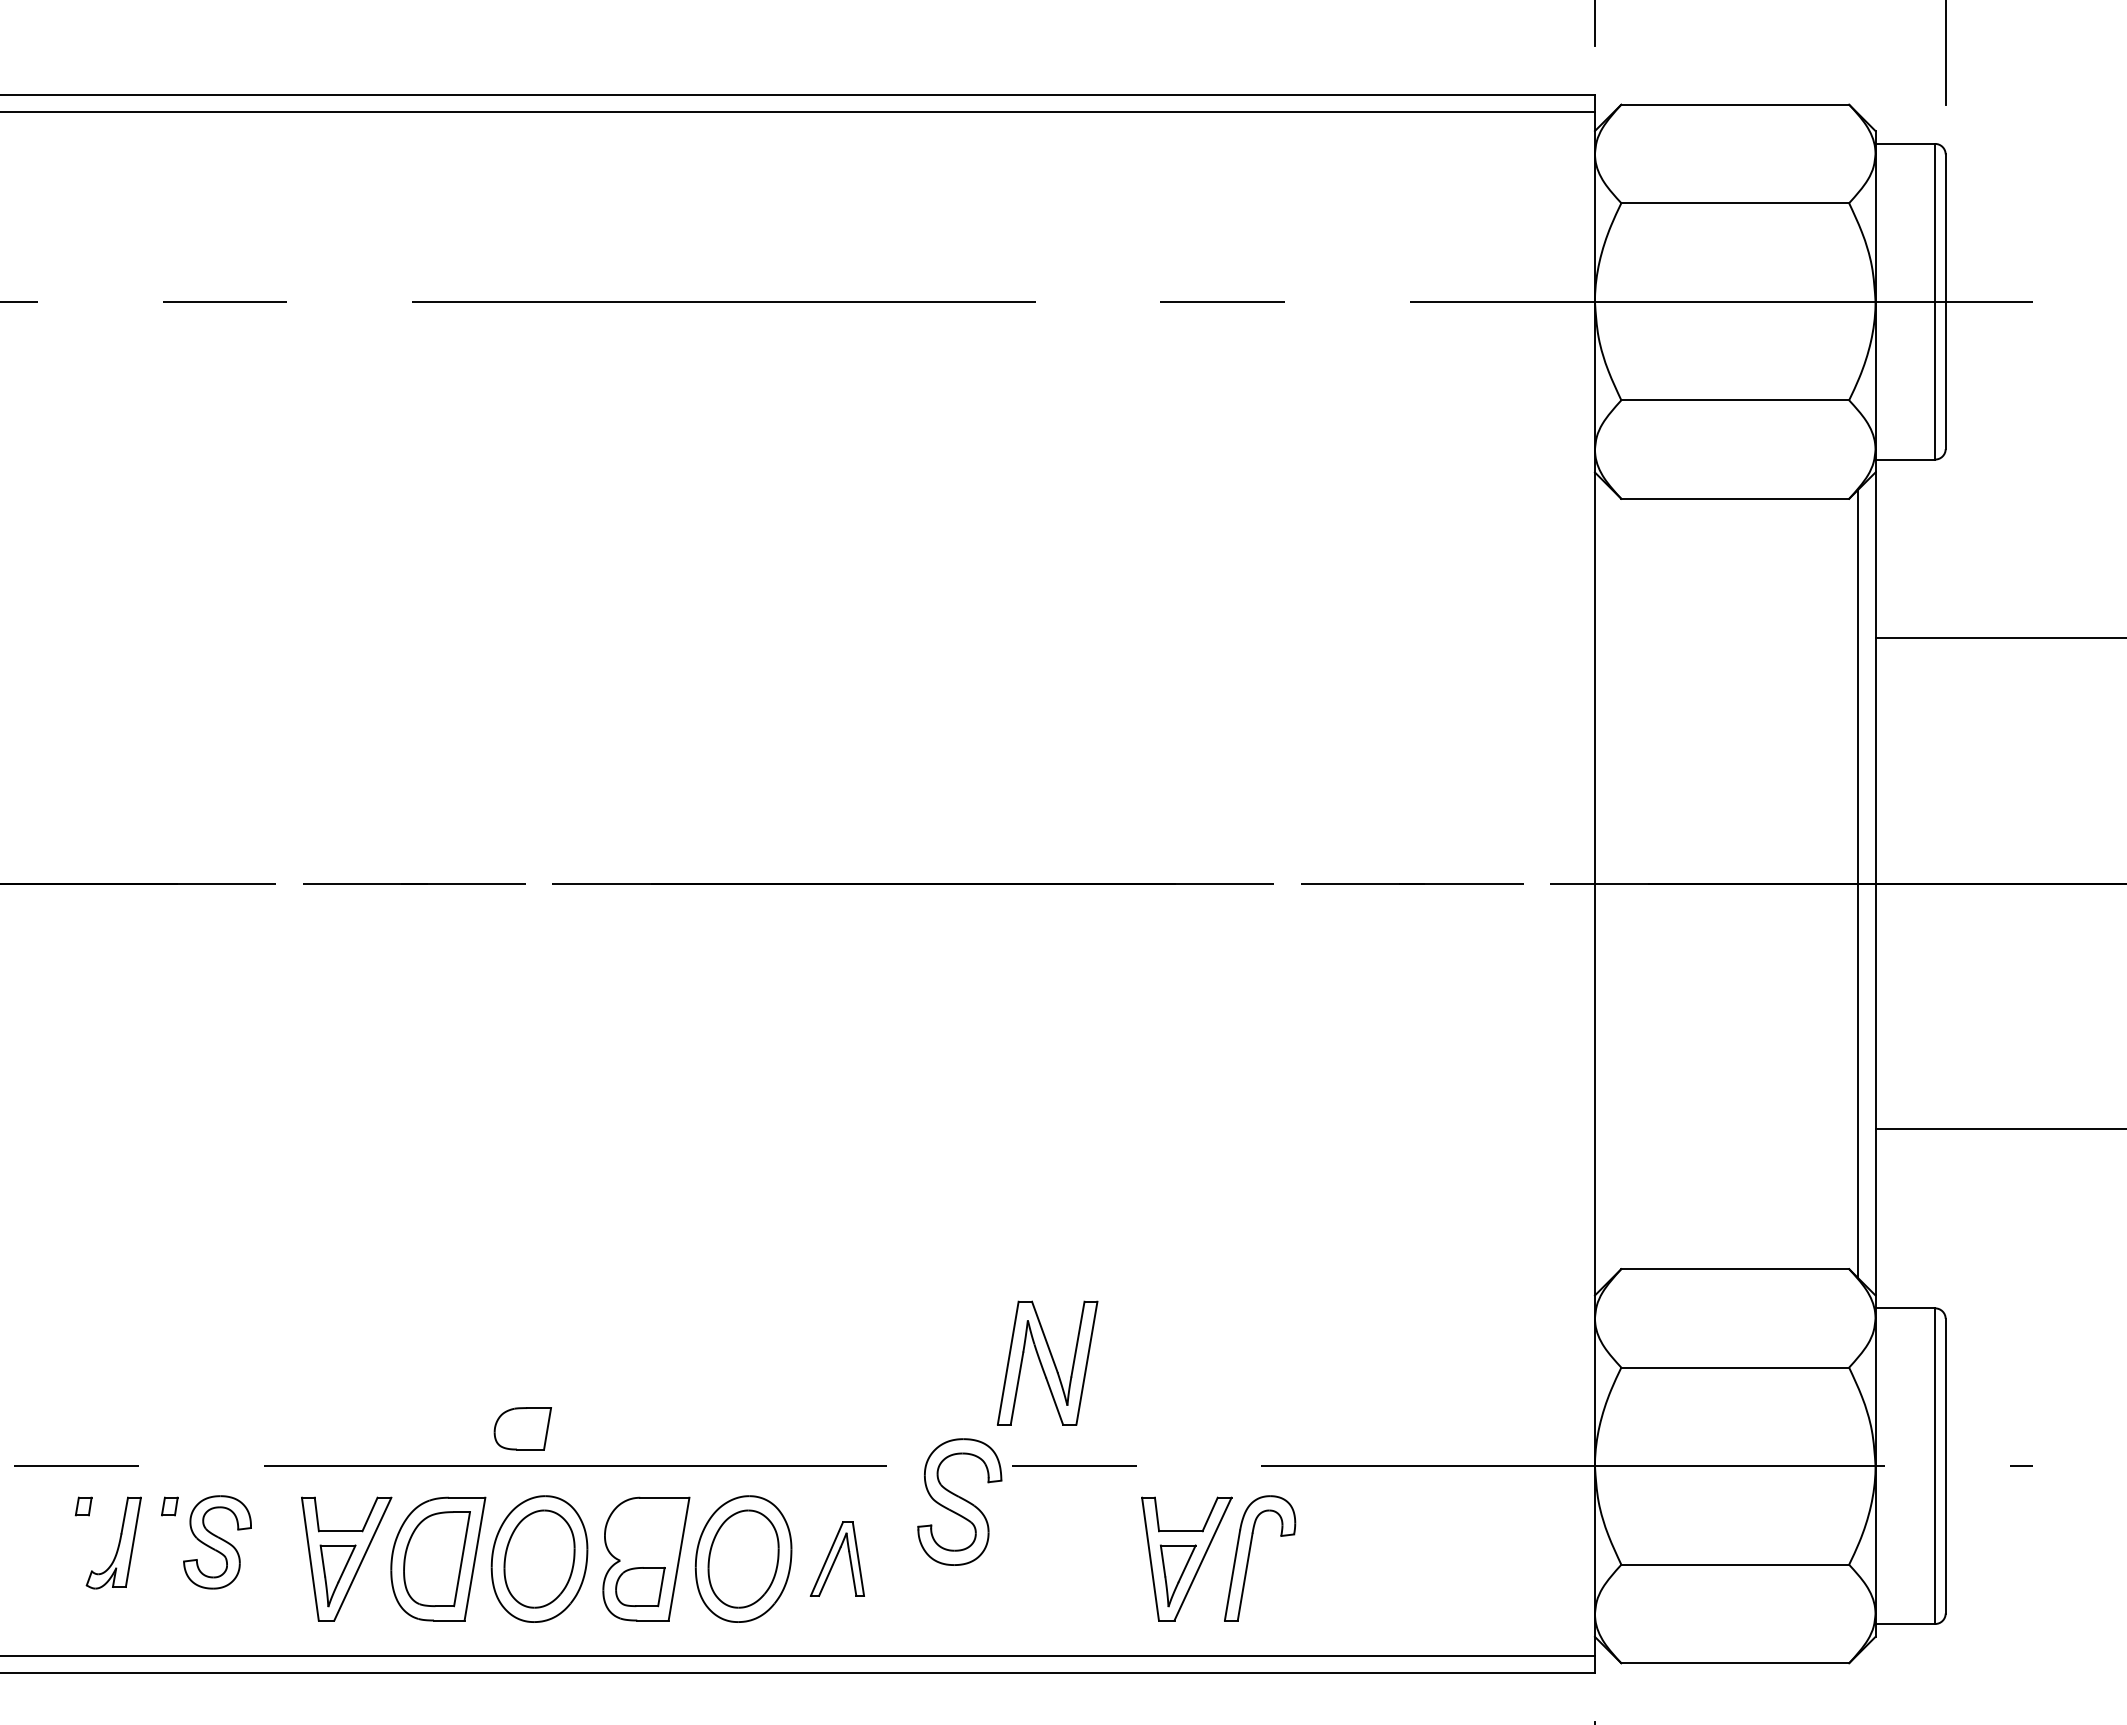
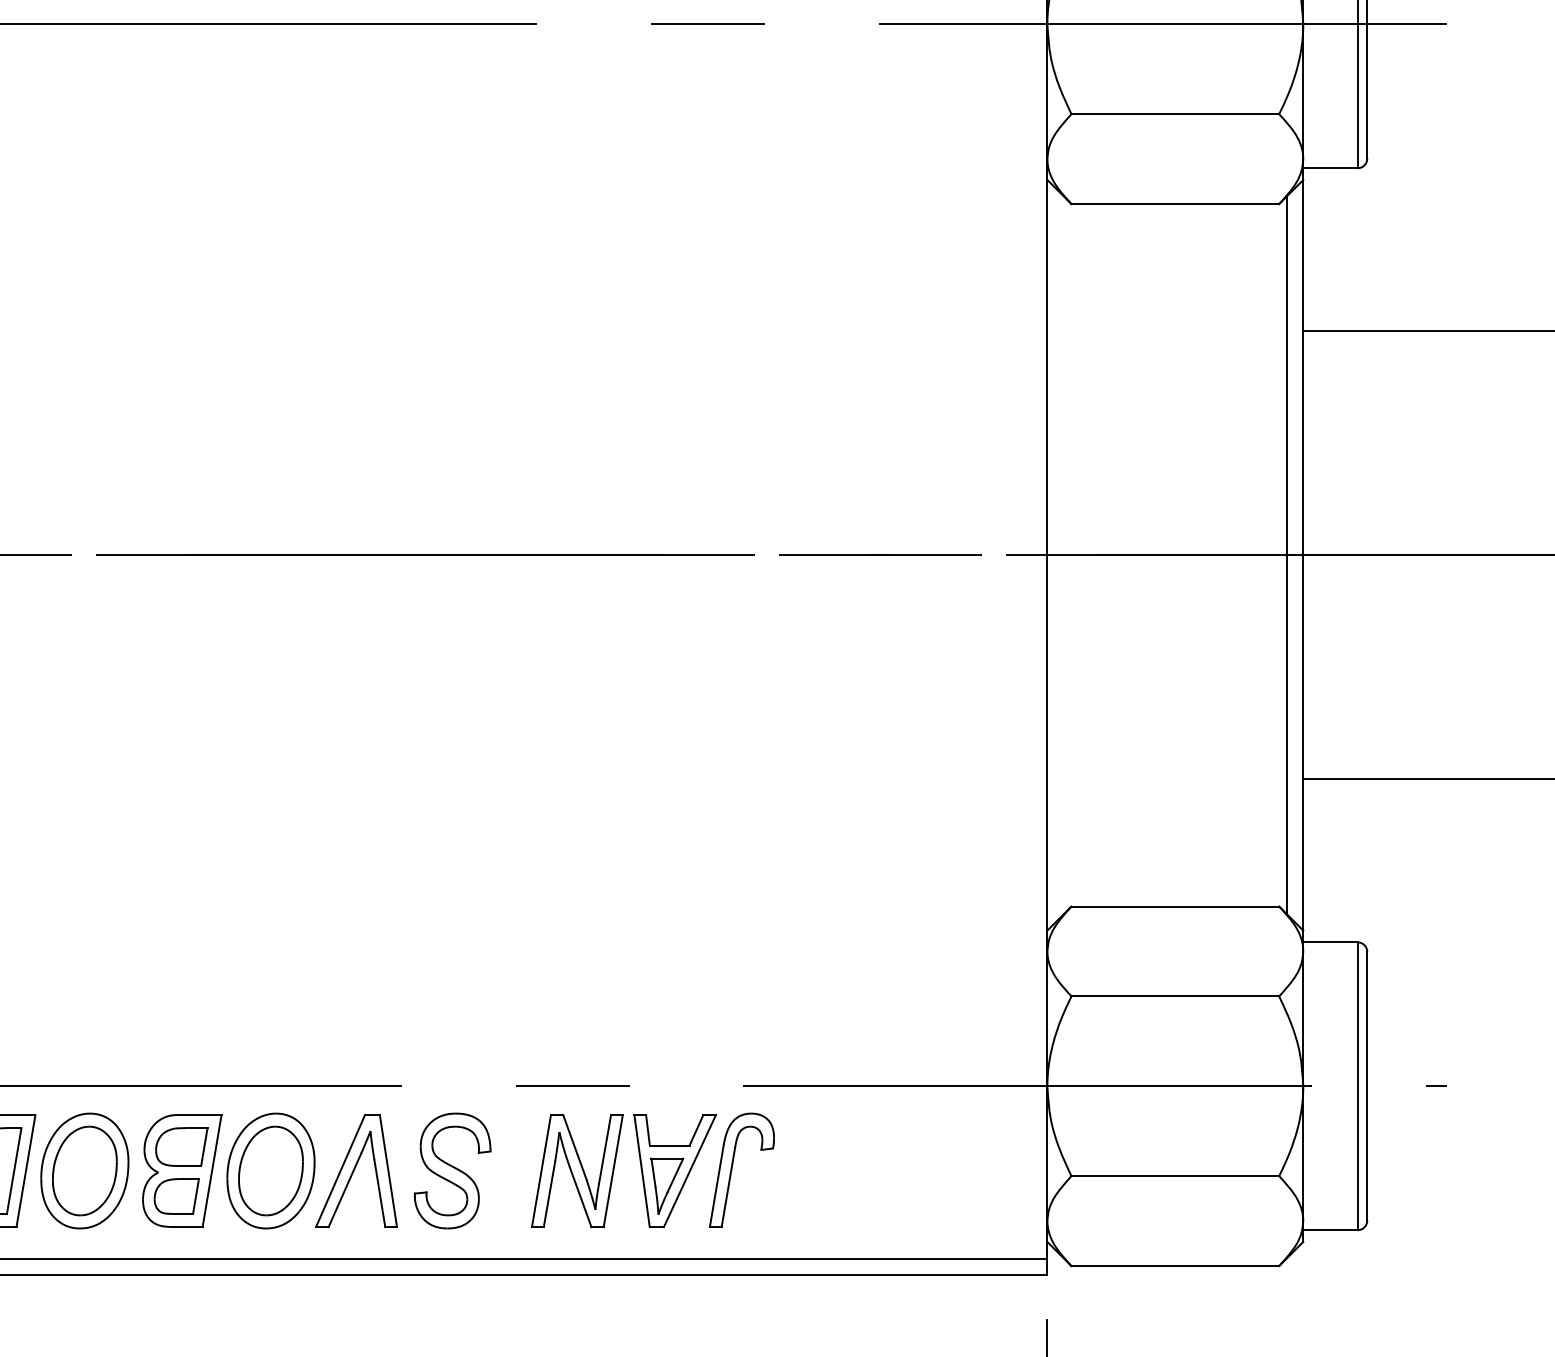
part: (1047, 1362) -> (577, 1170), moved
part: (522, 1428) -> (181, 1146), moved
part: (959, 1501) -> (452, 1170), moved
part: (837, 1558) -> (356, 1170), size x1.67

